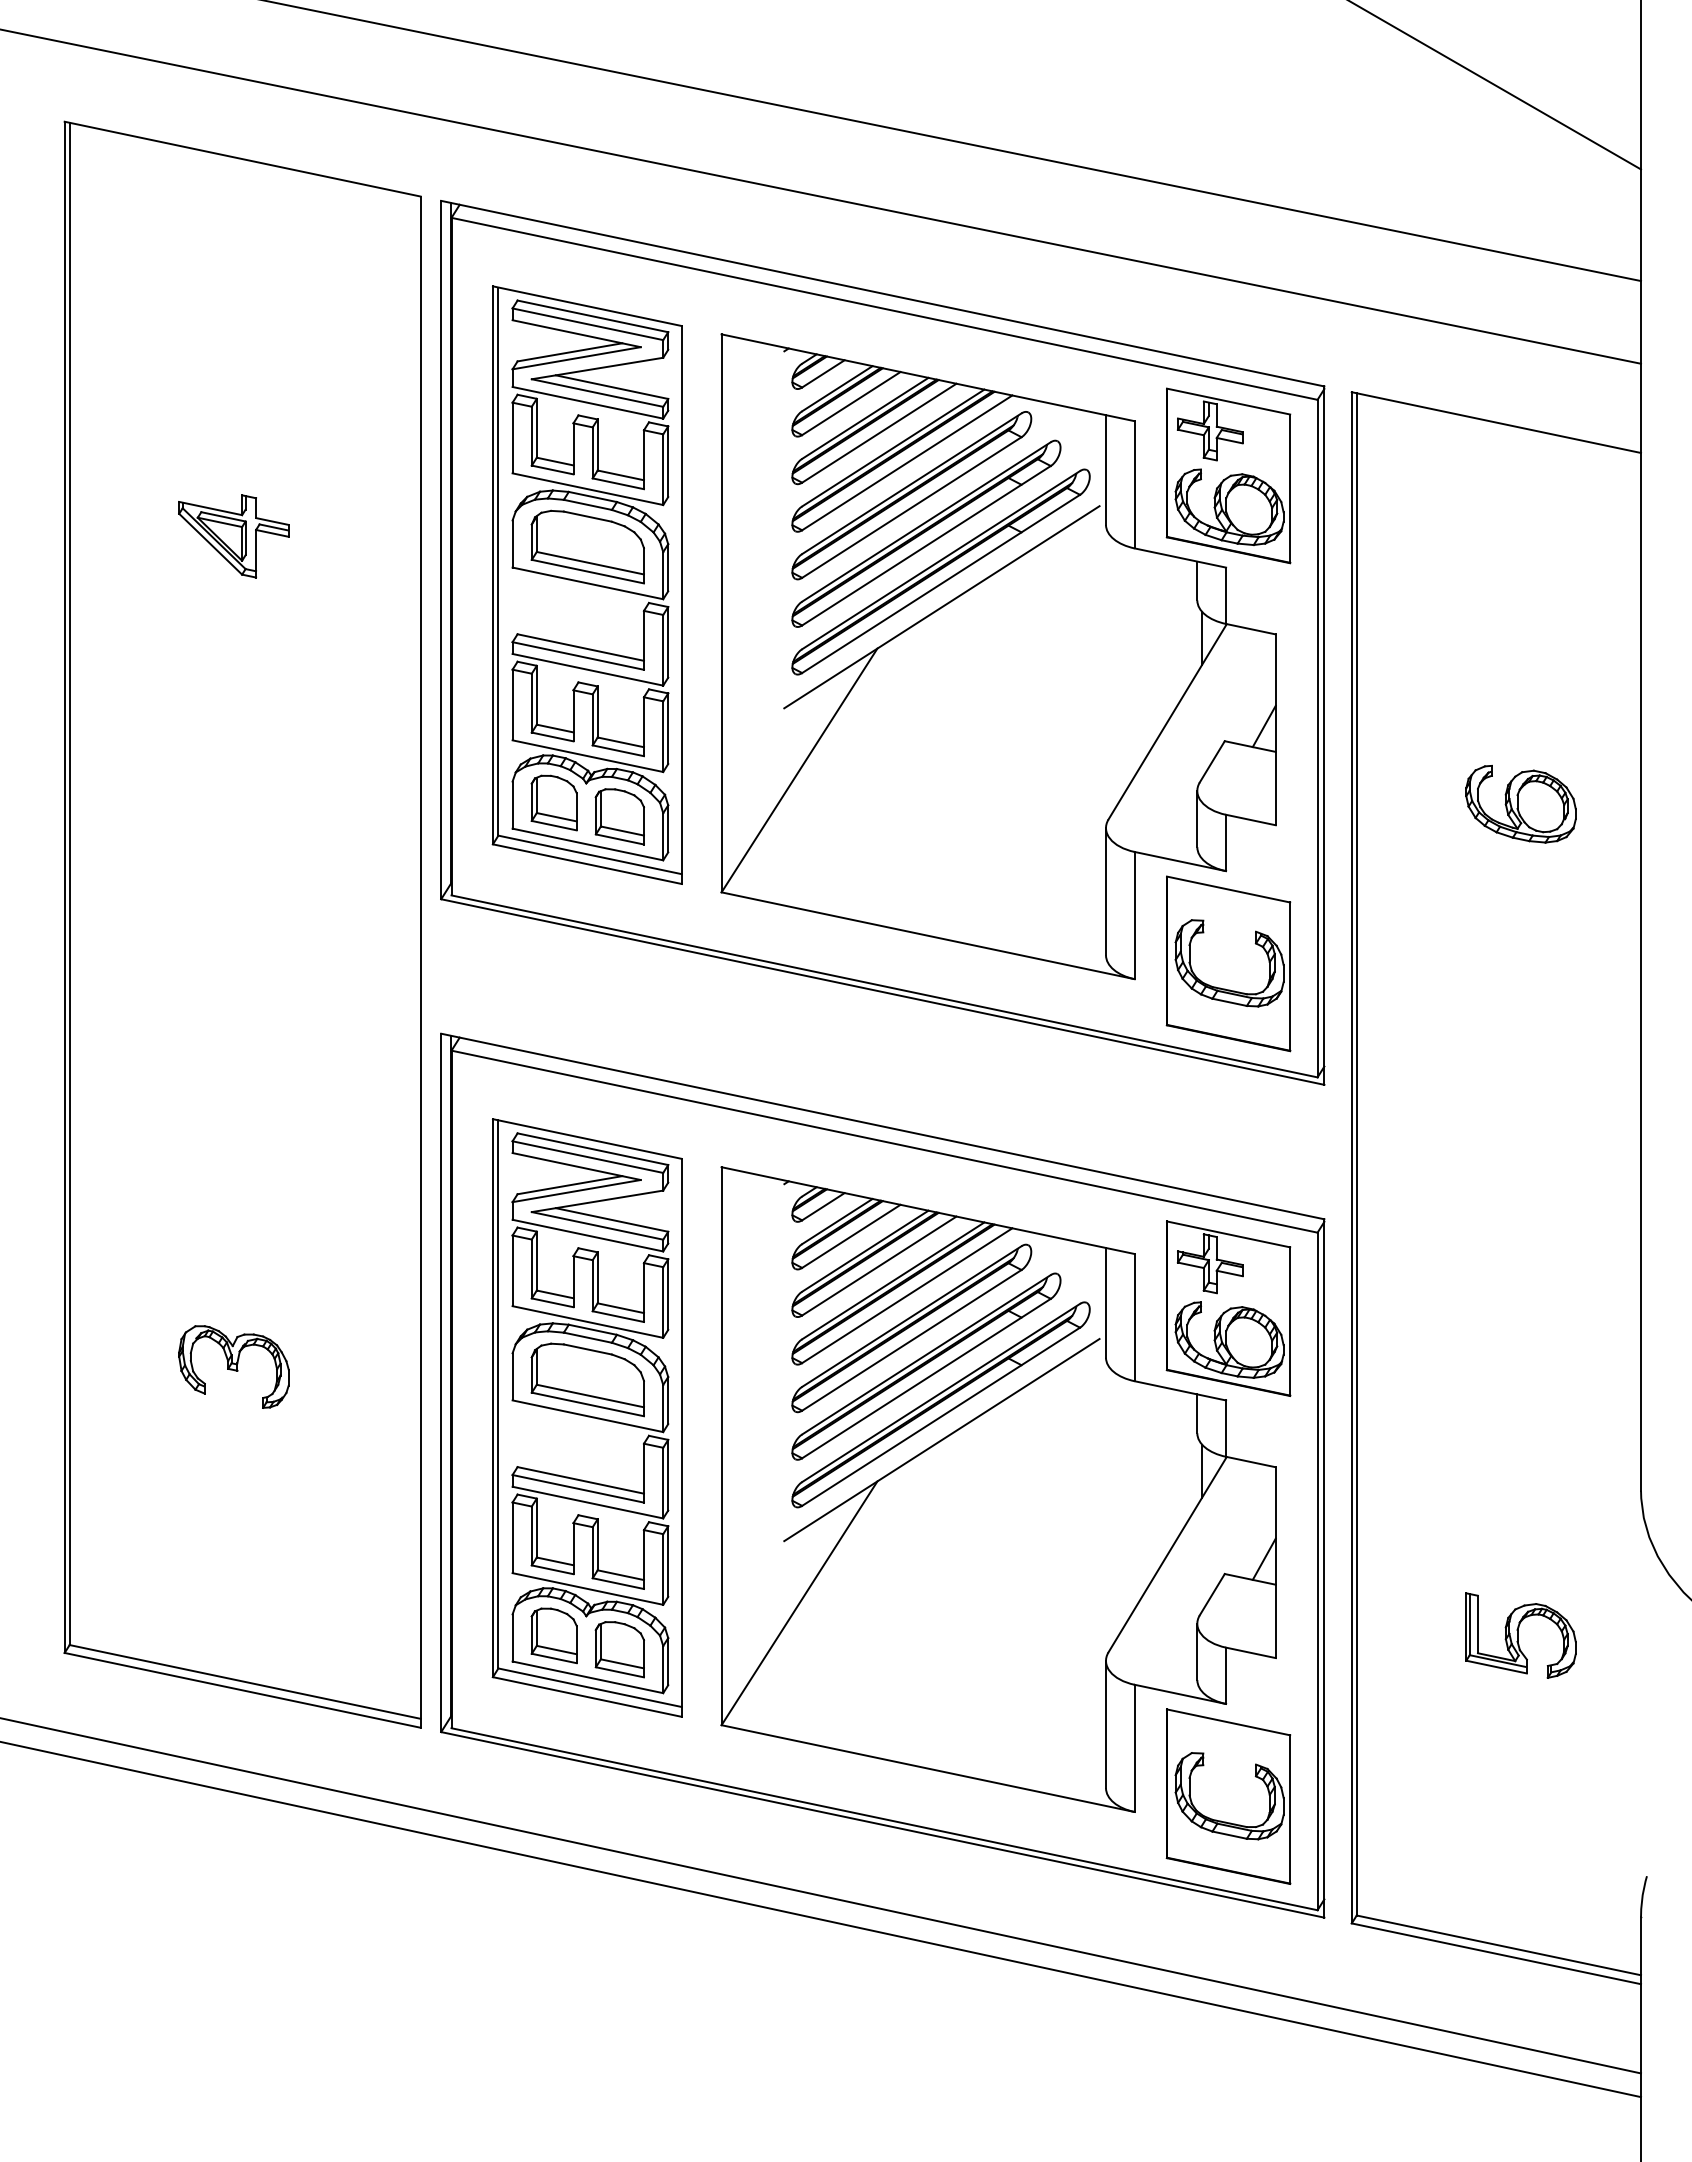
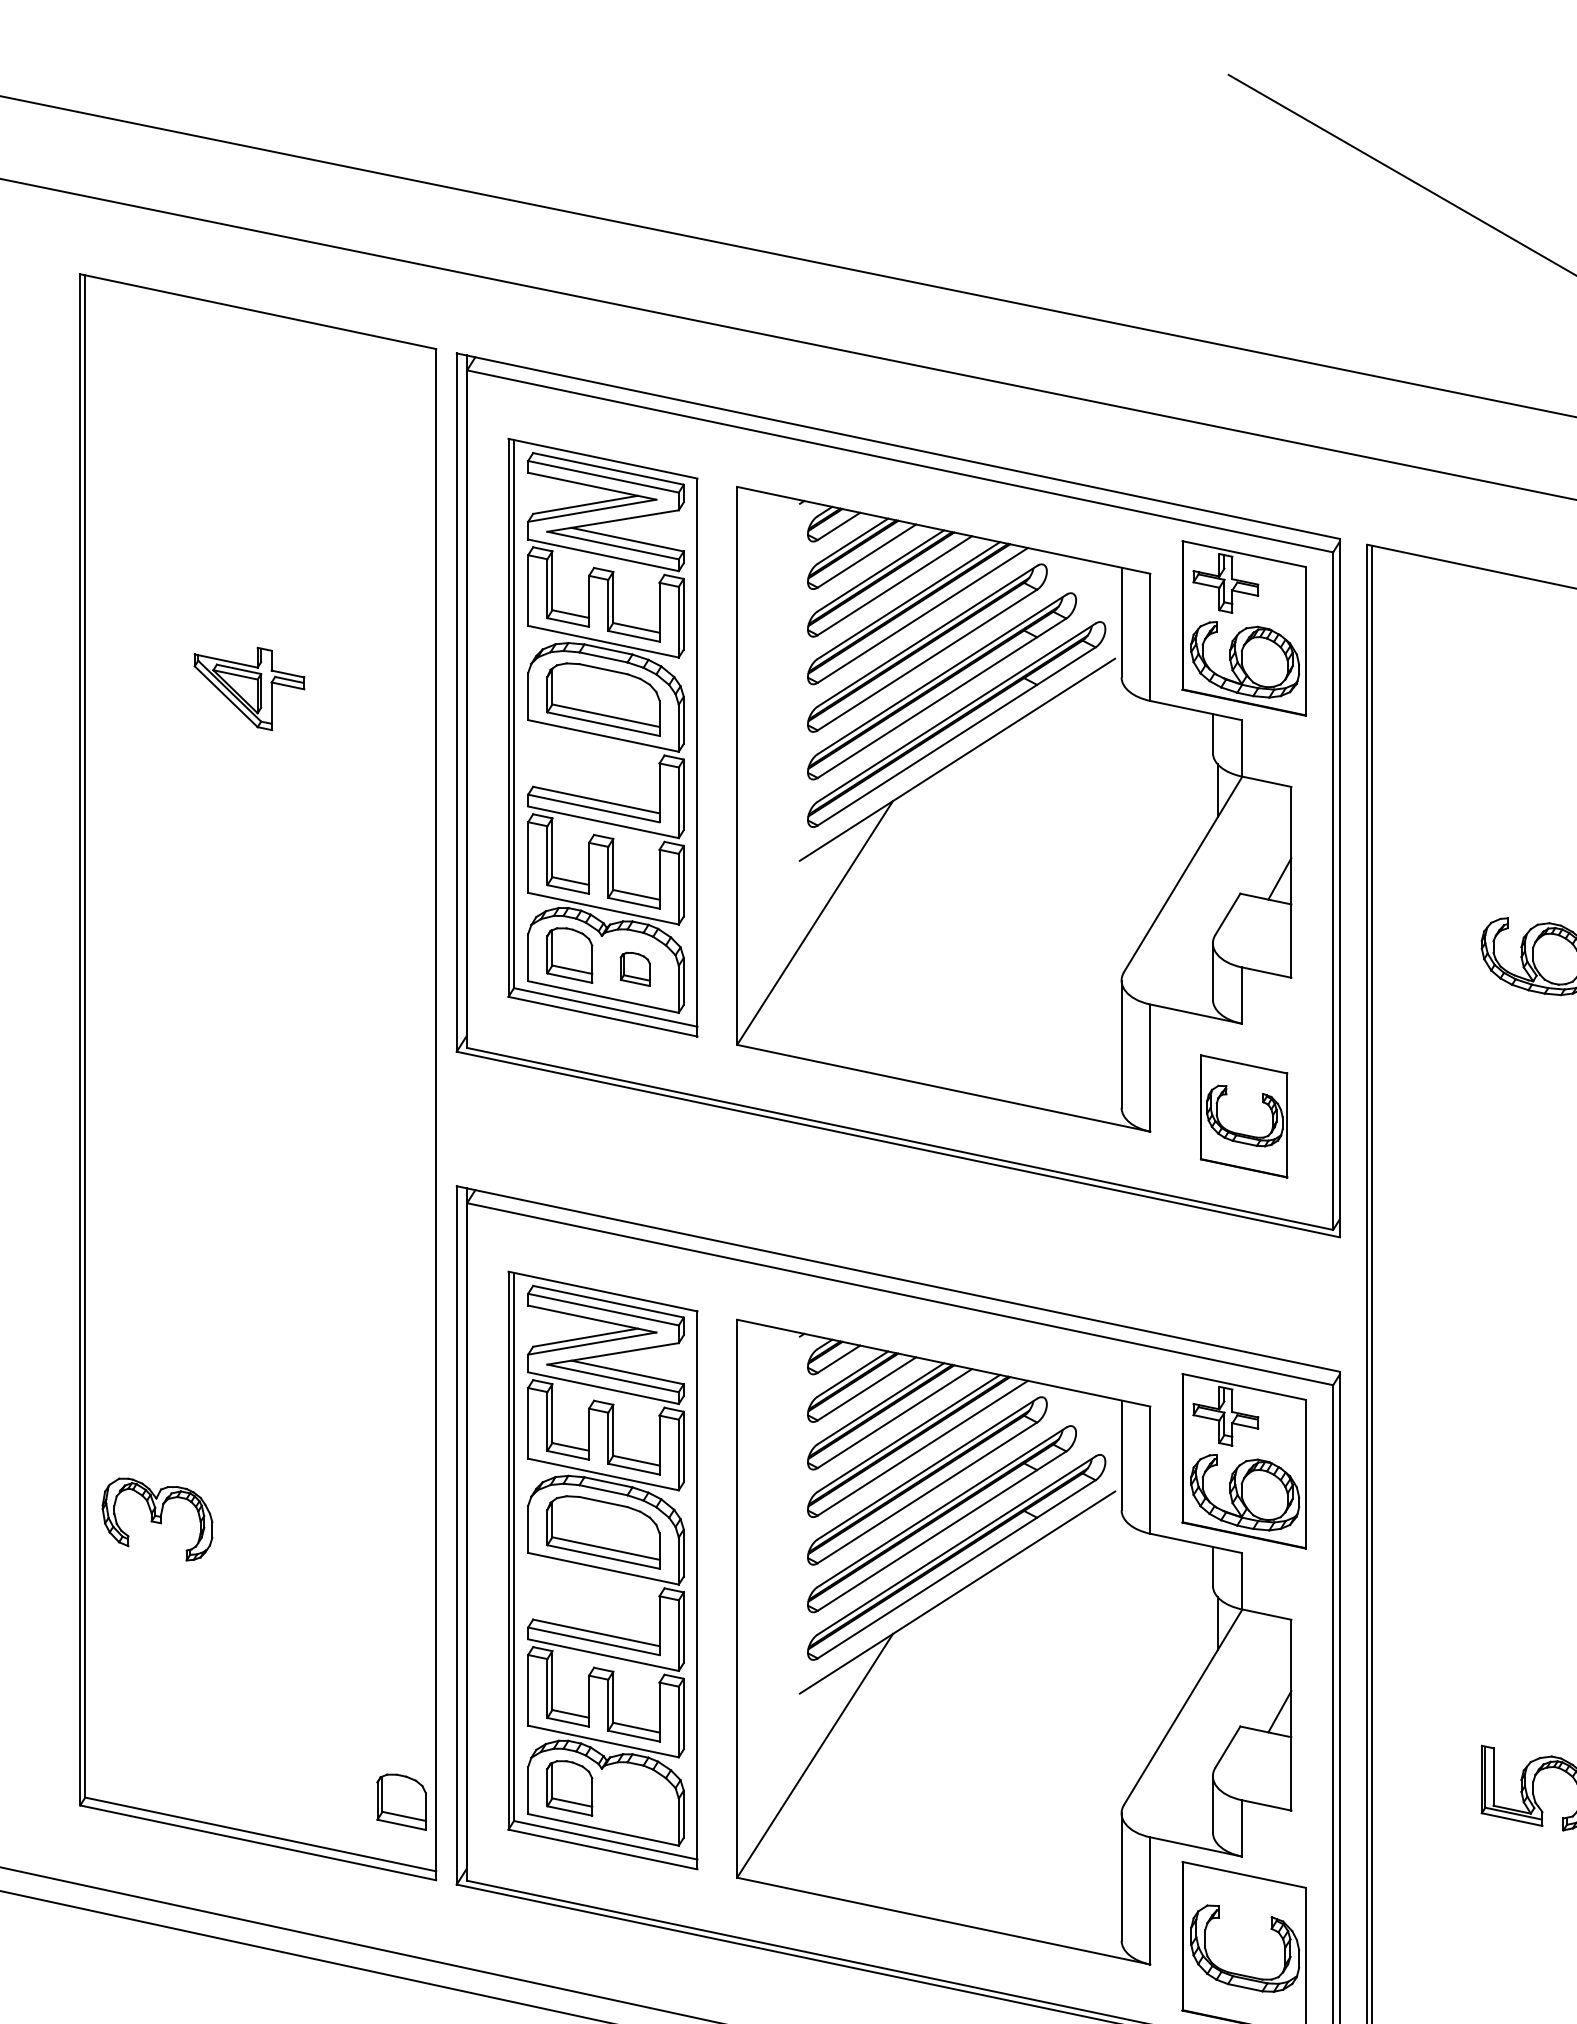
part: (619, 816) -> (635, 969), size x0.6
part: (1228, 963) -> (1244, 1116), size x0.7
part: (233, 1366) -> (157, 1519), moved
part: (619, 1649) -> (401, 1802), moved

